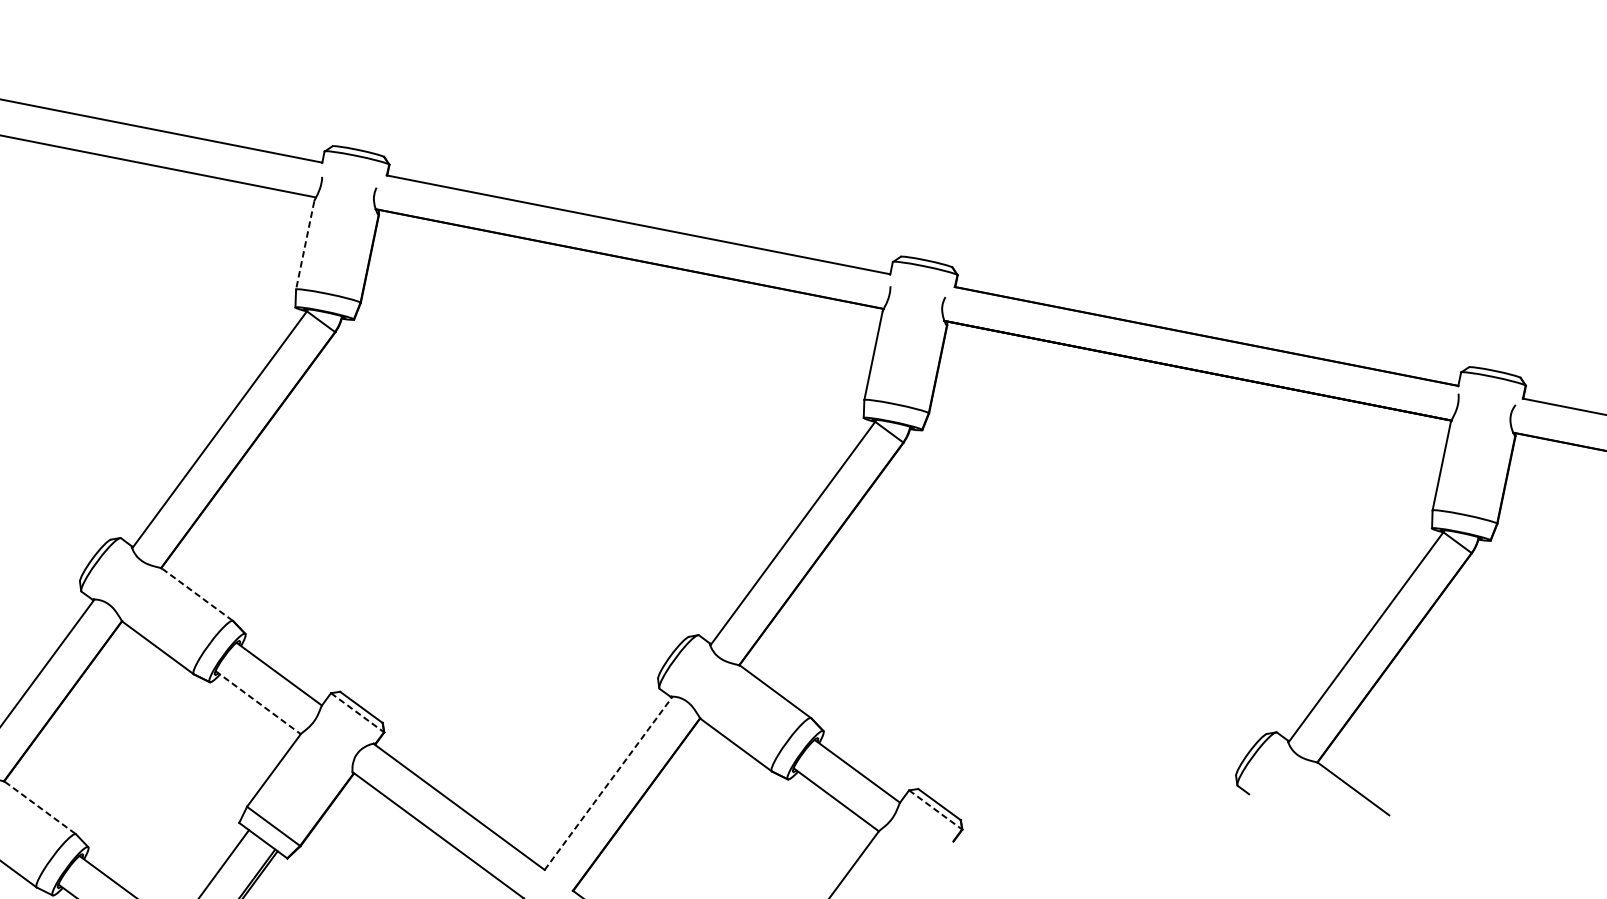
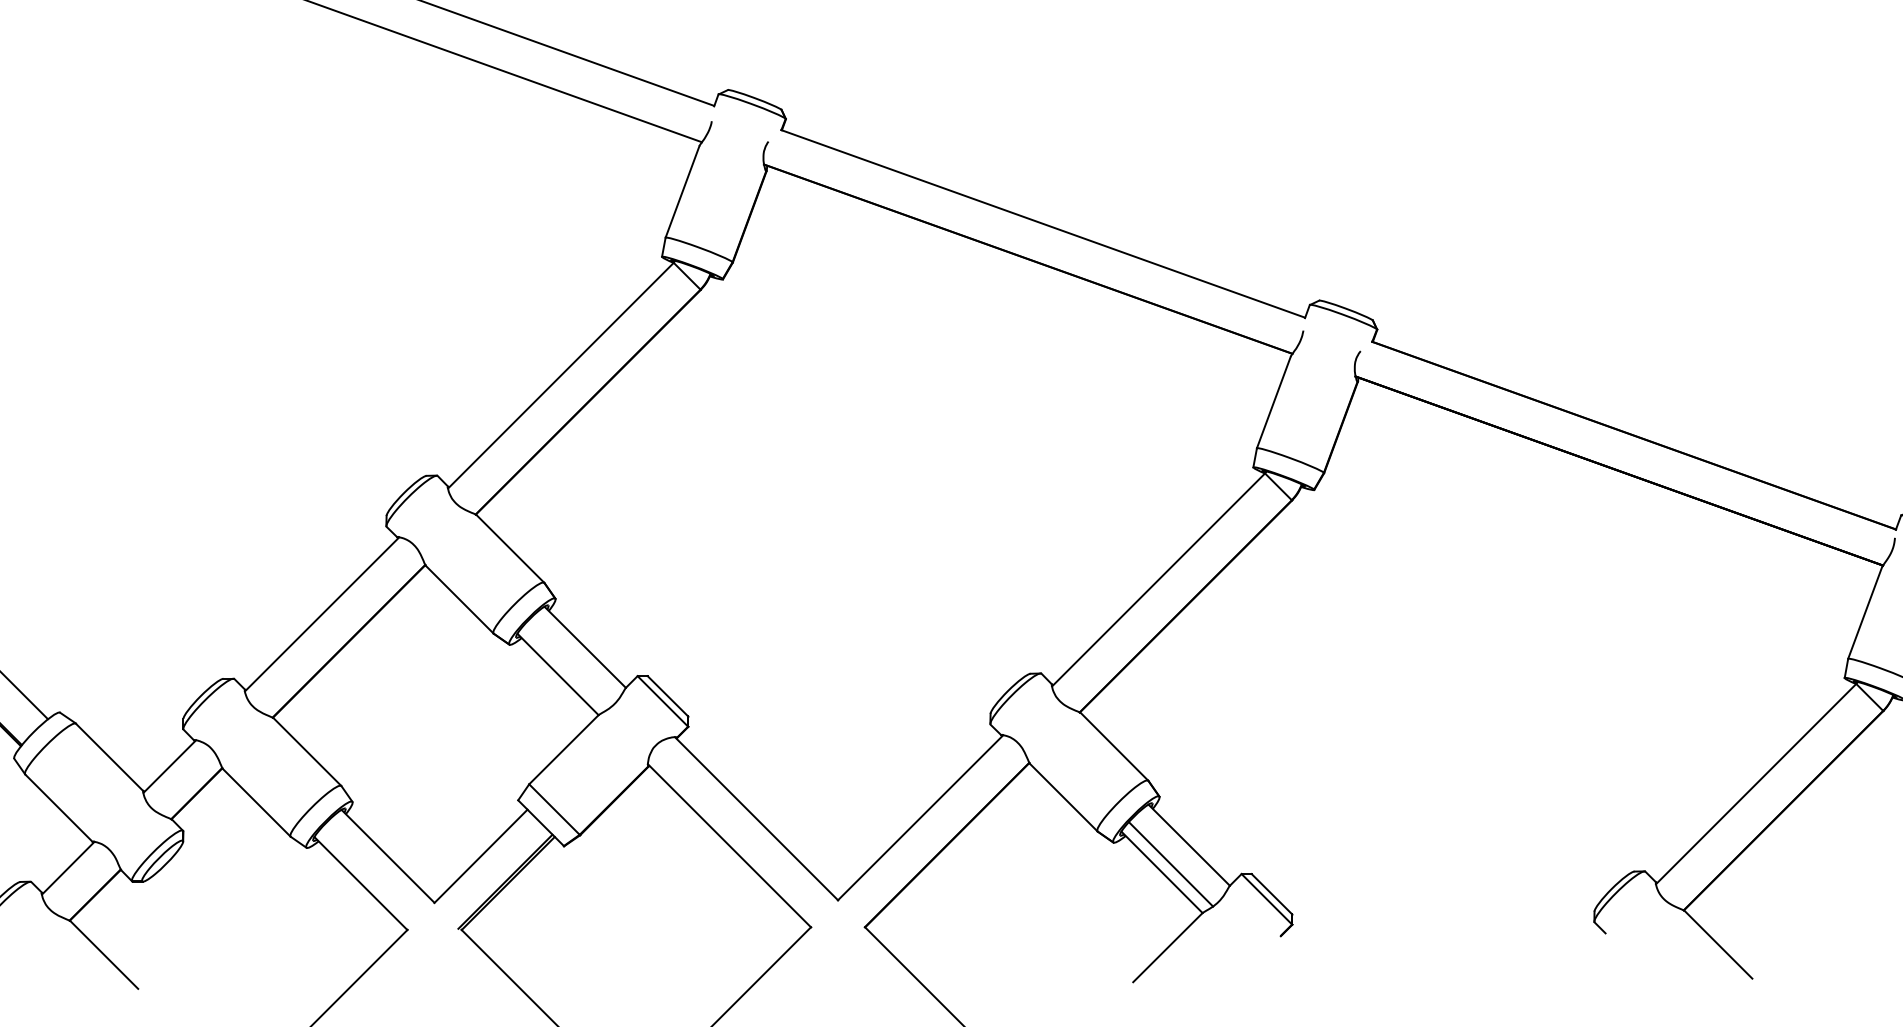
line: (305, 245) -> (682, 192), dashed -> solid
line: (197, 595) -> (510, 549), dashed -> solid
line: (258, 702) -> (558, 674), dashed -> solid
line: (357, 712) -> (662, 701), dashed -> solid
line: (608, 783) -> (920, 817), dashed -> solid
line: (842, 791) -> (1170, 864), added
line: (40, 808) -> (307, 752), dashed -> solid
line: (935, 810) -> (1266, 899), dashed -> solid

